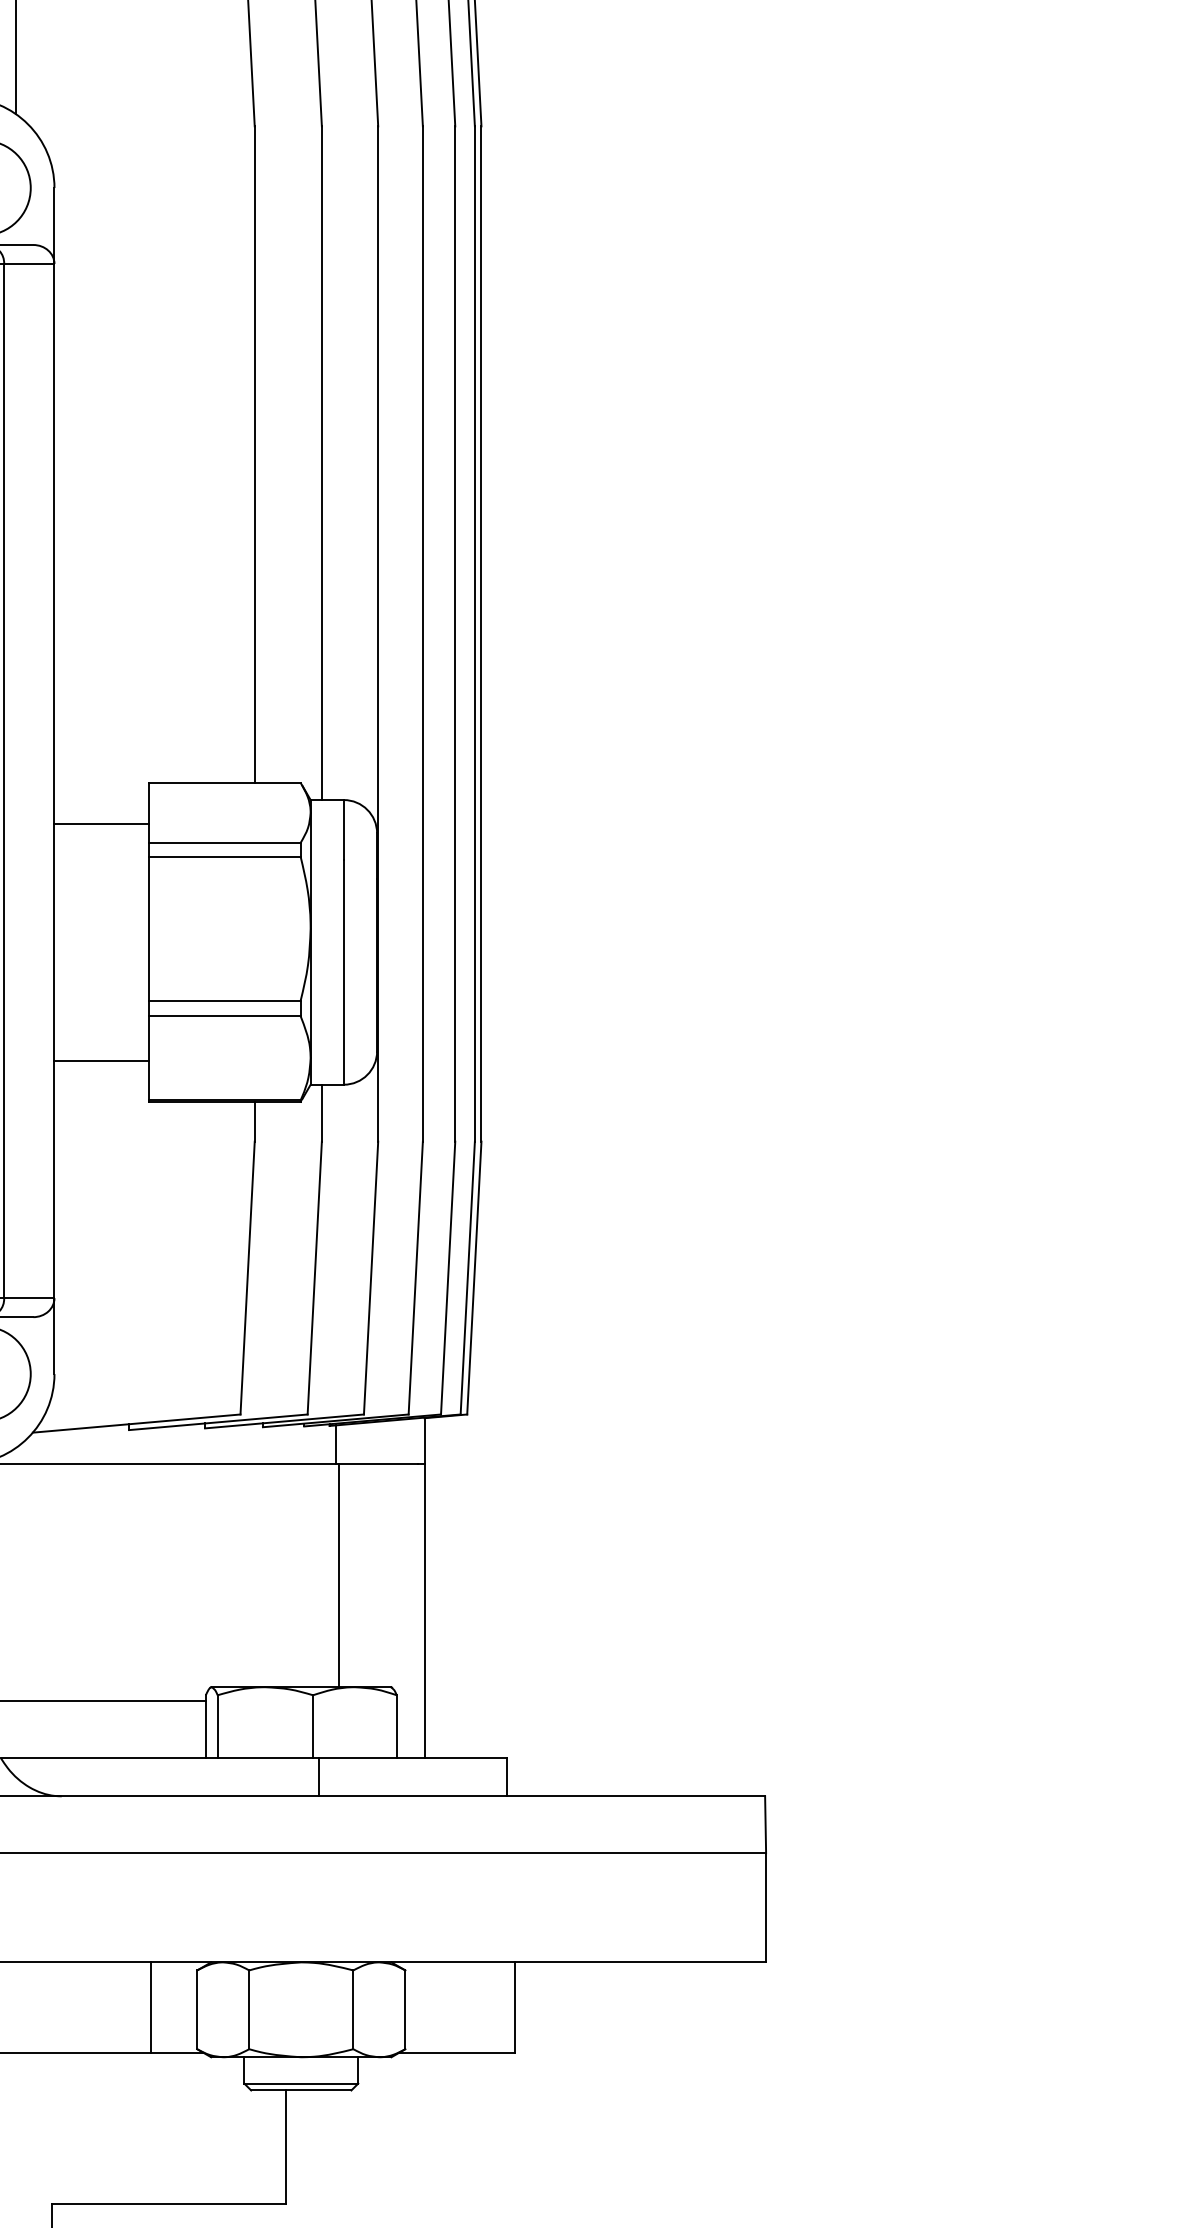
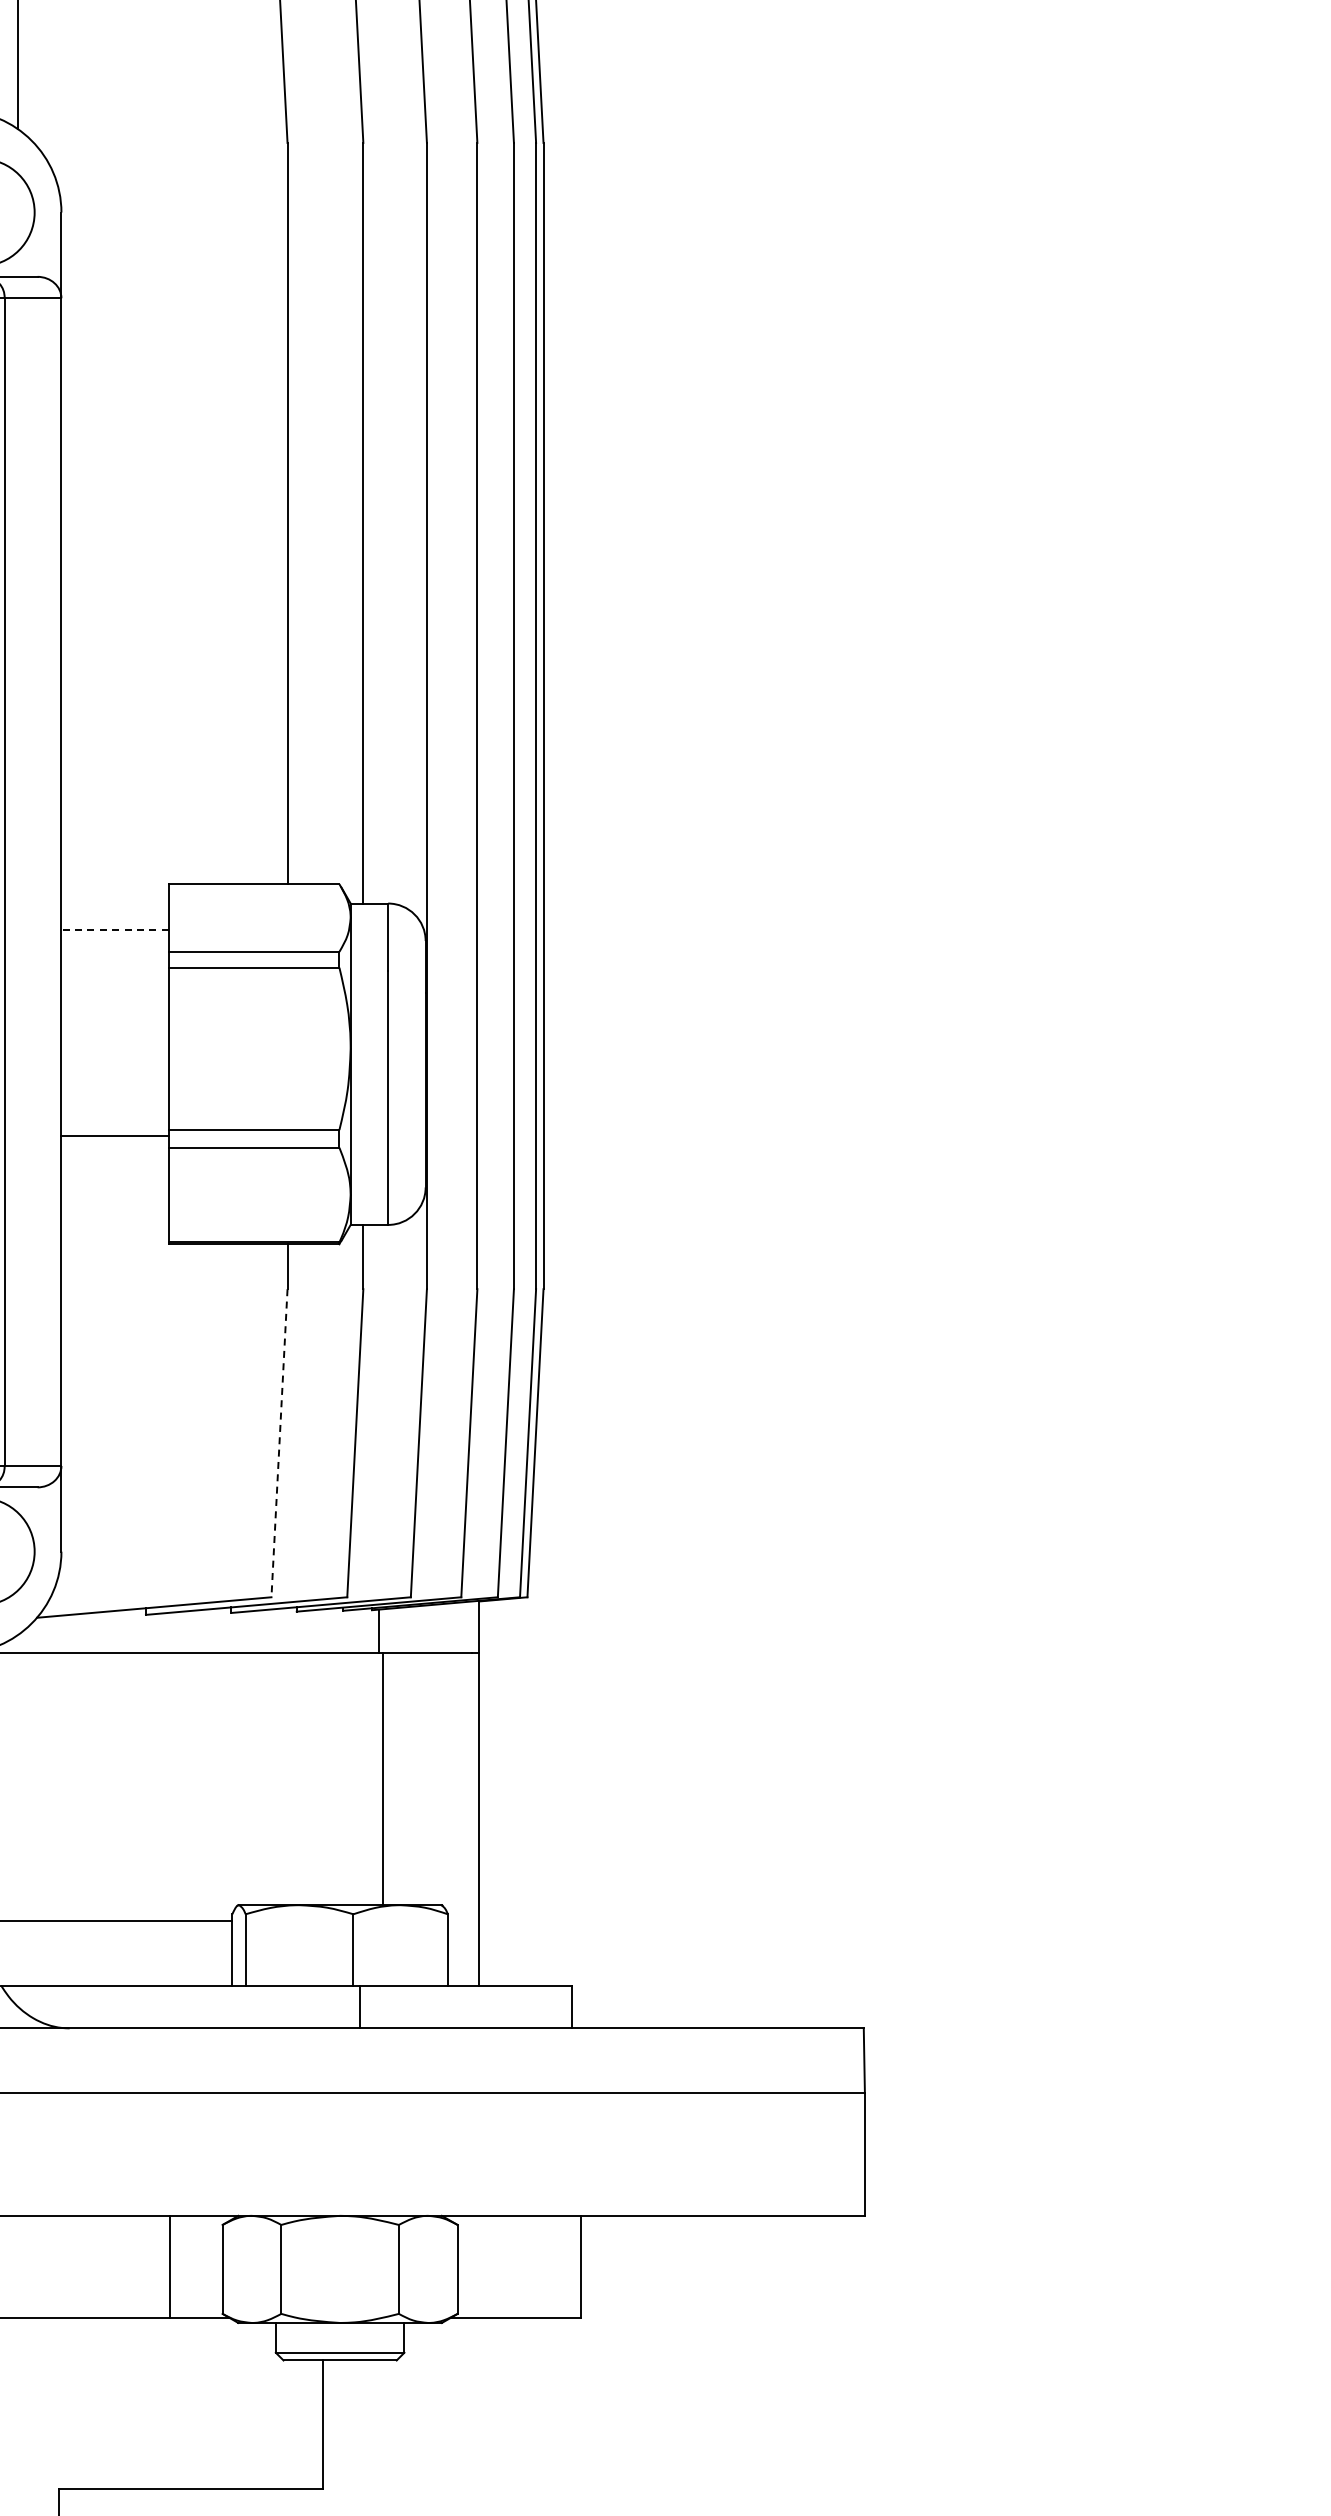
line: (102, 823) -> (115, 930), solid -> dashed
line: (101, 1061) -> (114, 1136), moved
line: (247, 1278) -> (279, 1443), solid -> dashed

